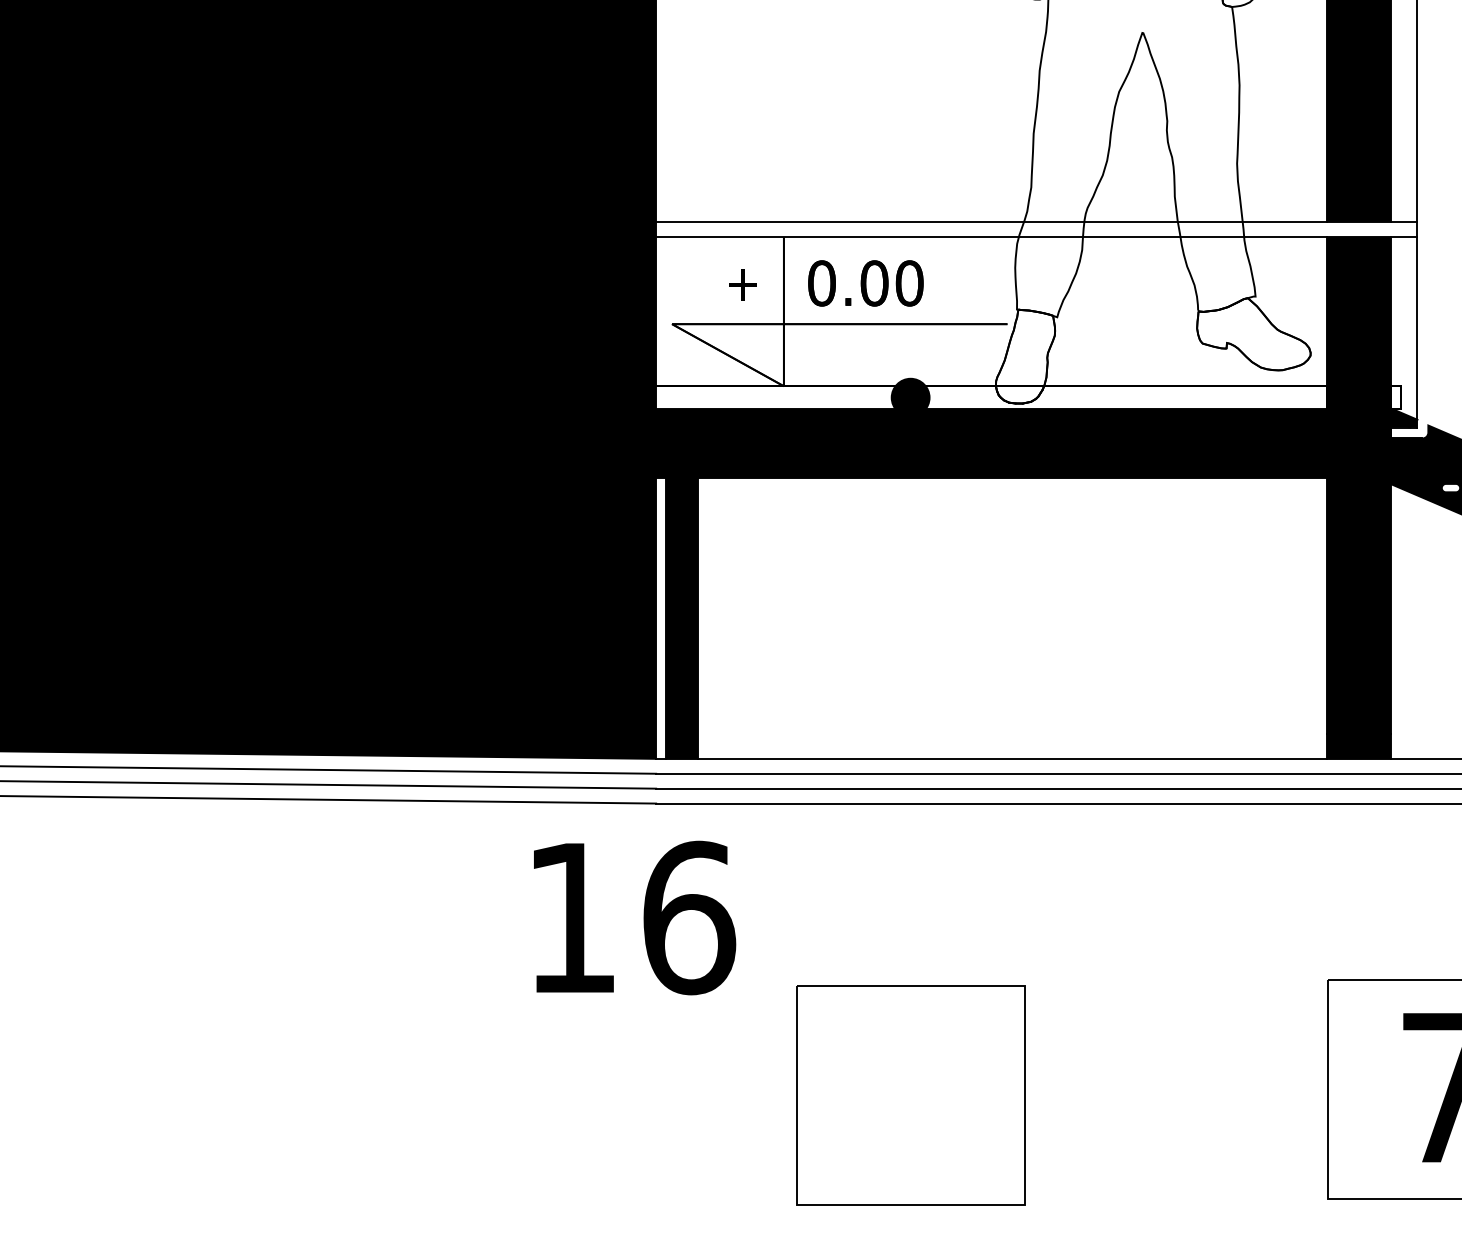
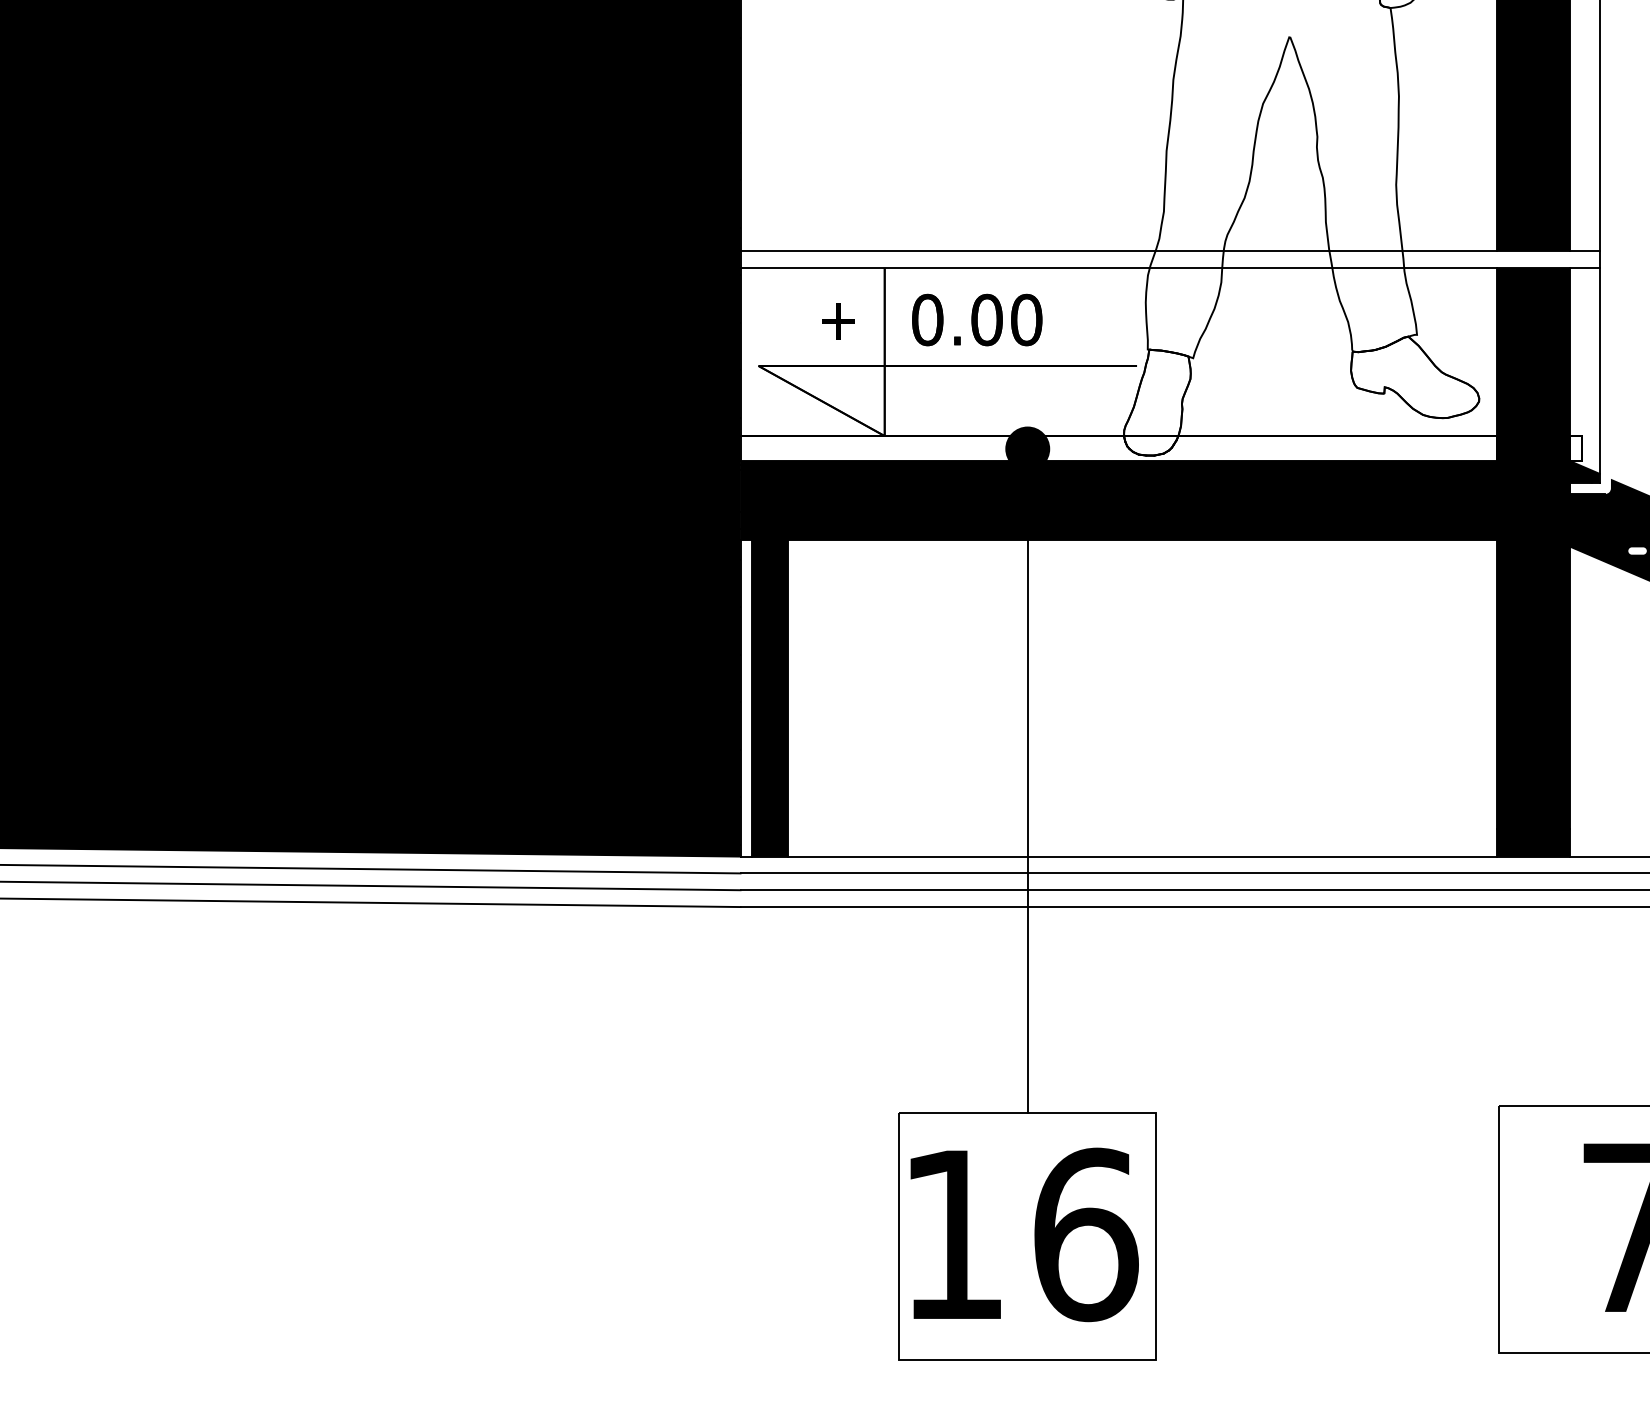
line: (910, 693) -> (1027, 782), added
text: (635, 917) -> (1025, 1234), moved

